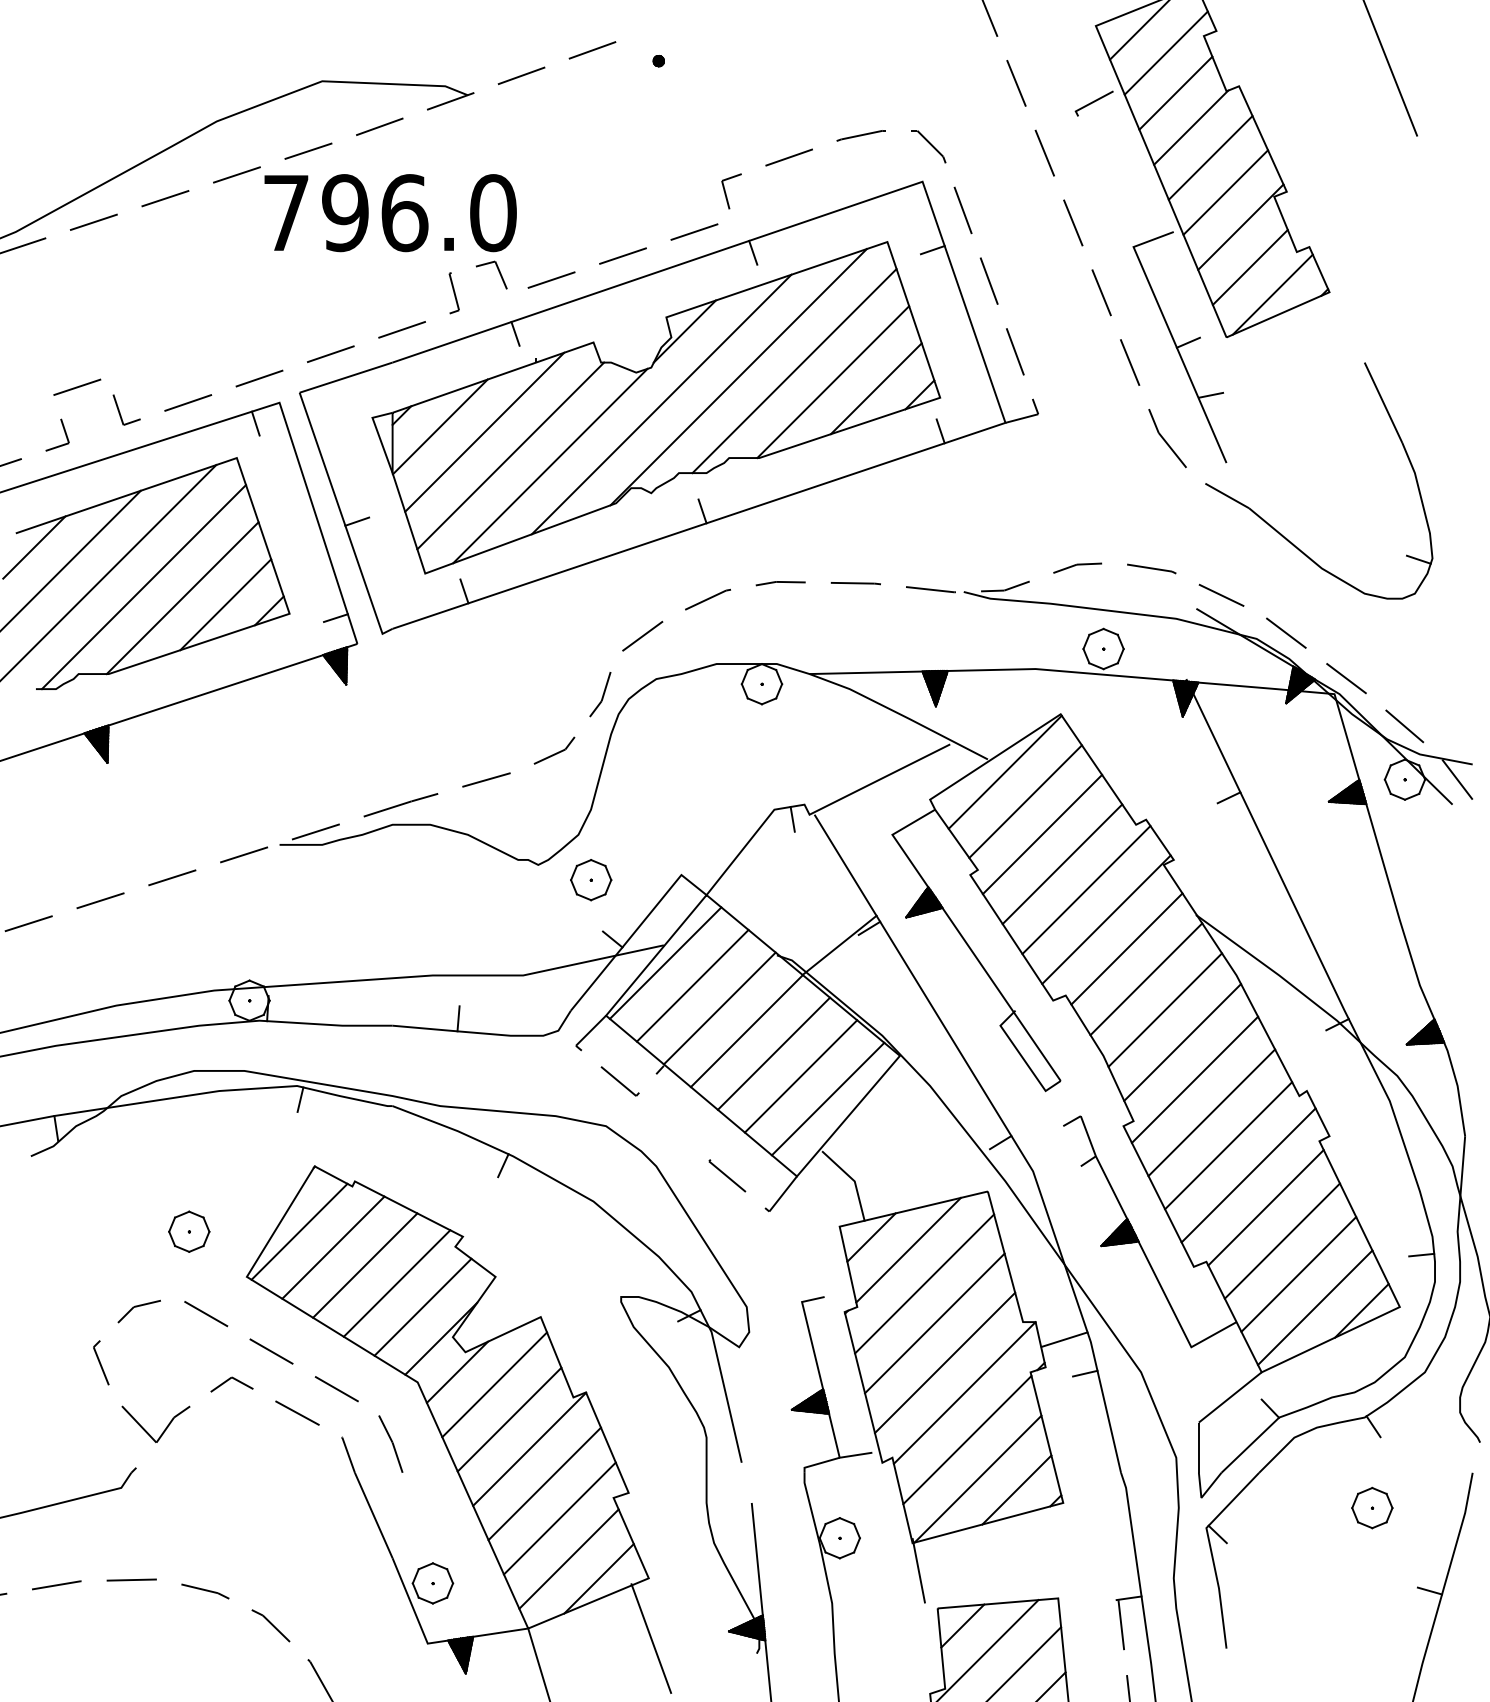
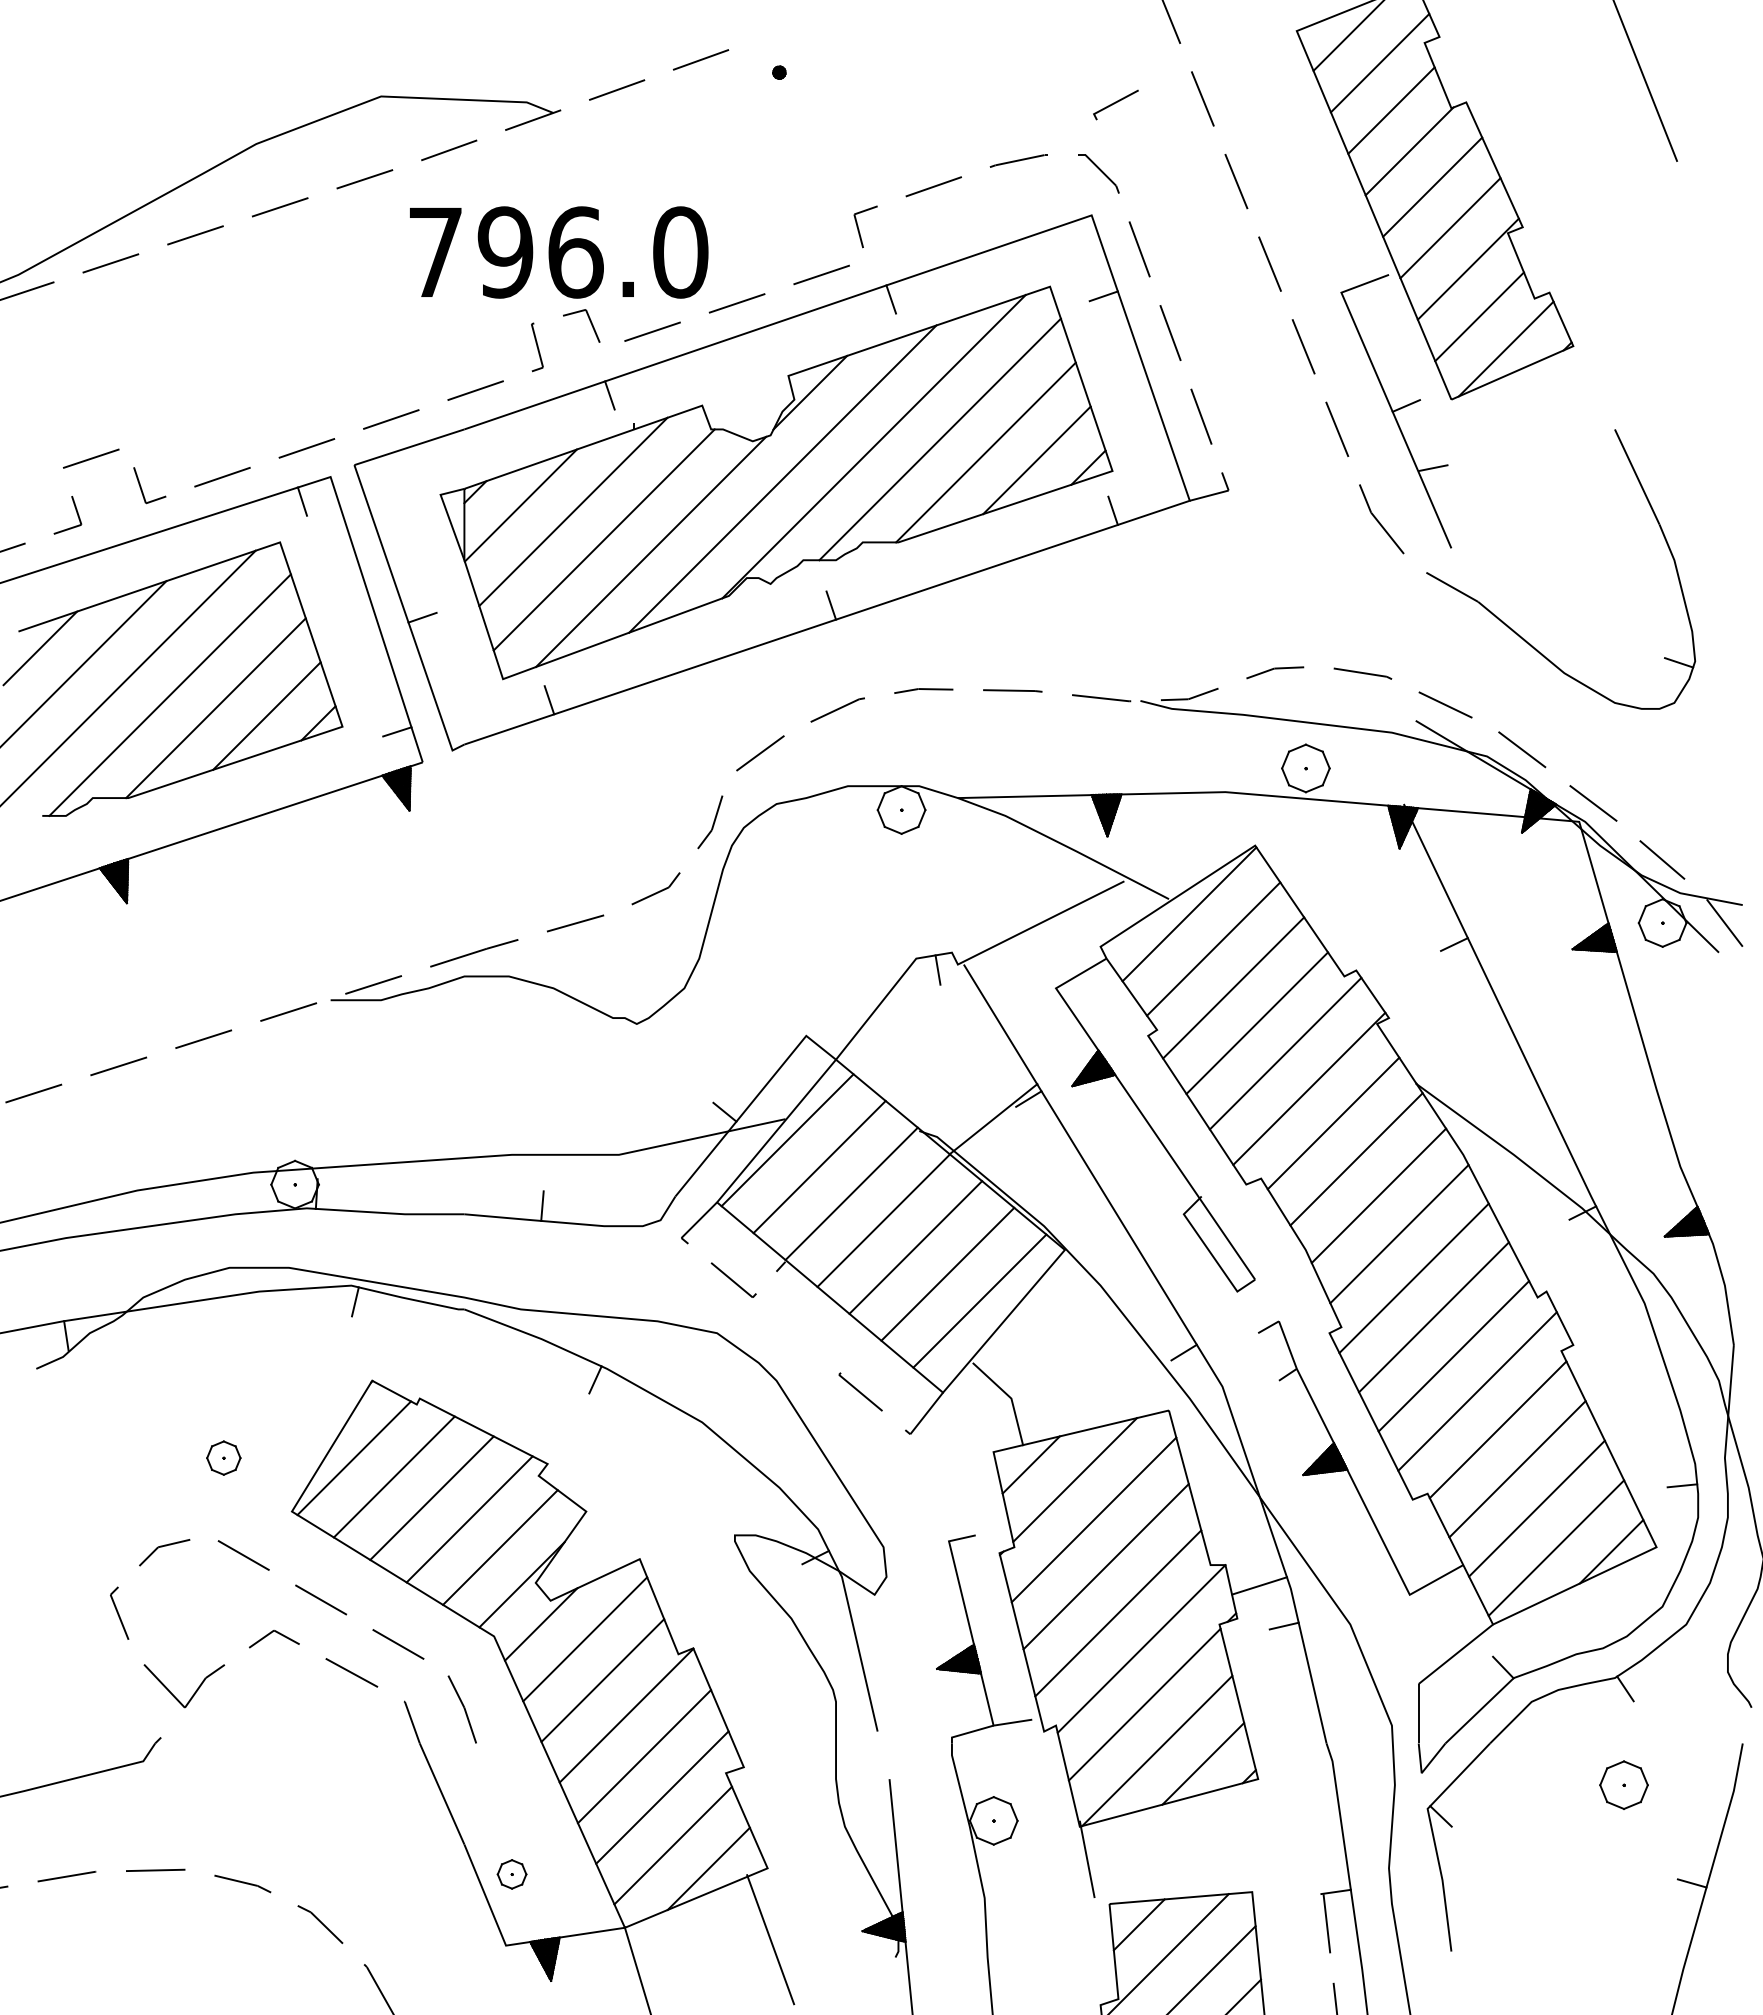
line: (1093, 102) -> (1115, 103), moved
text: (390, 213) -> (559, 252), moved
part: (591, 879) -> (699, 1041), removed
part: (189, 1231) -> (223, 1457), size x0.7
part: (432, 1583) -> (511, 1874), size x0.6

